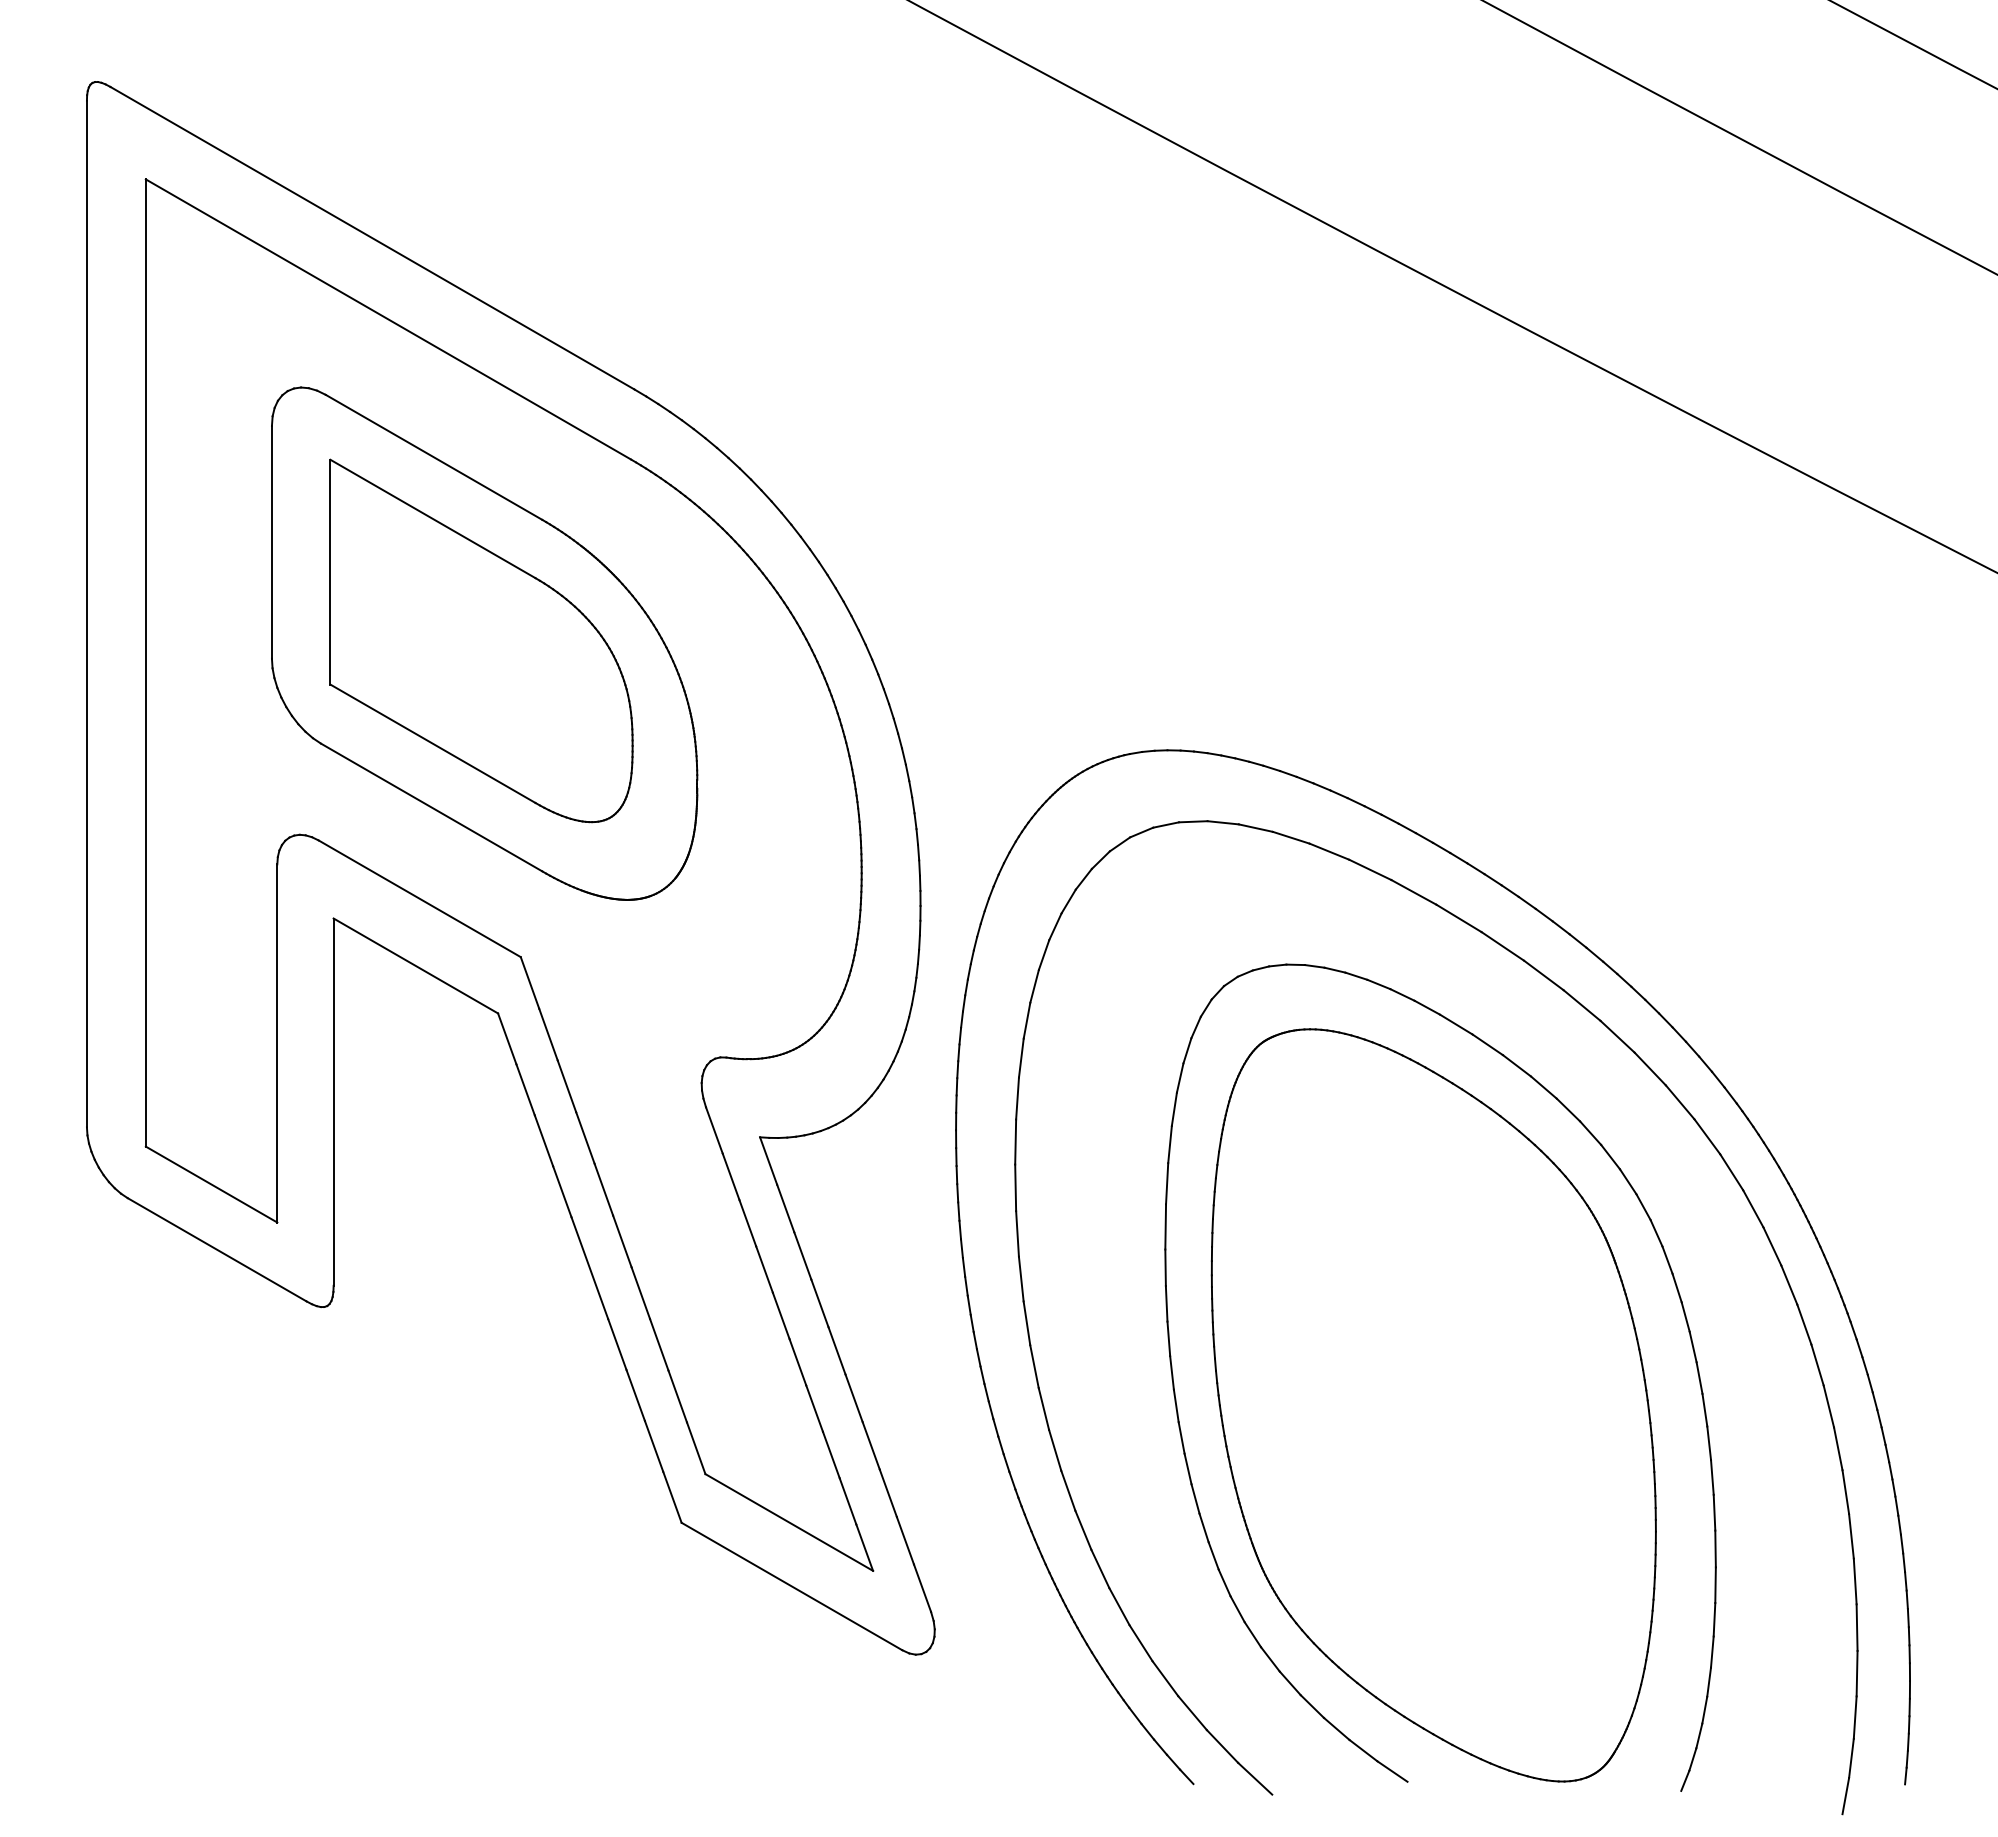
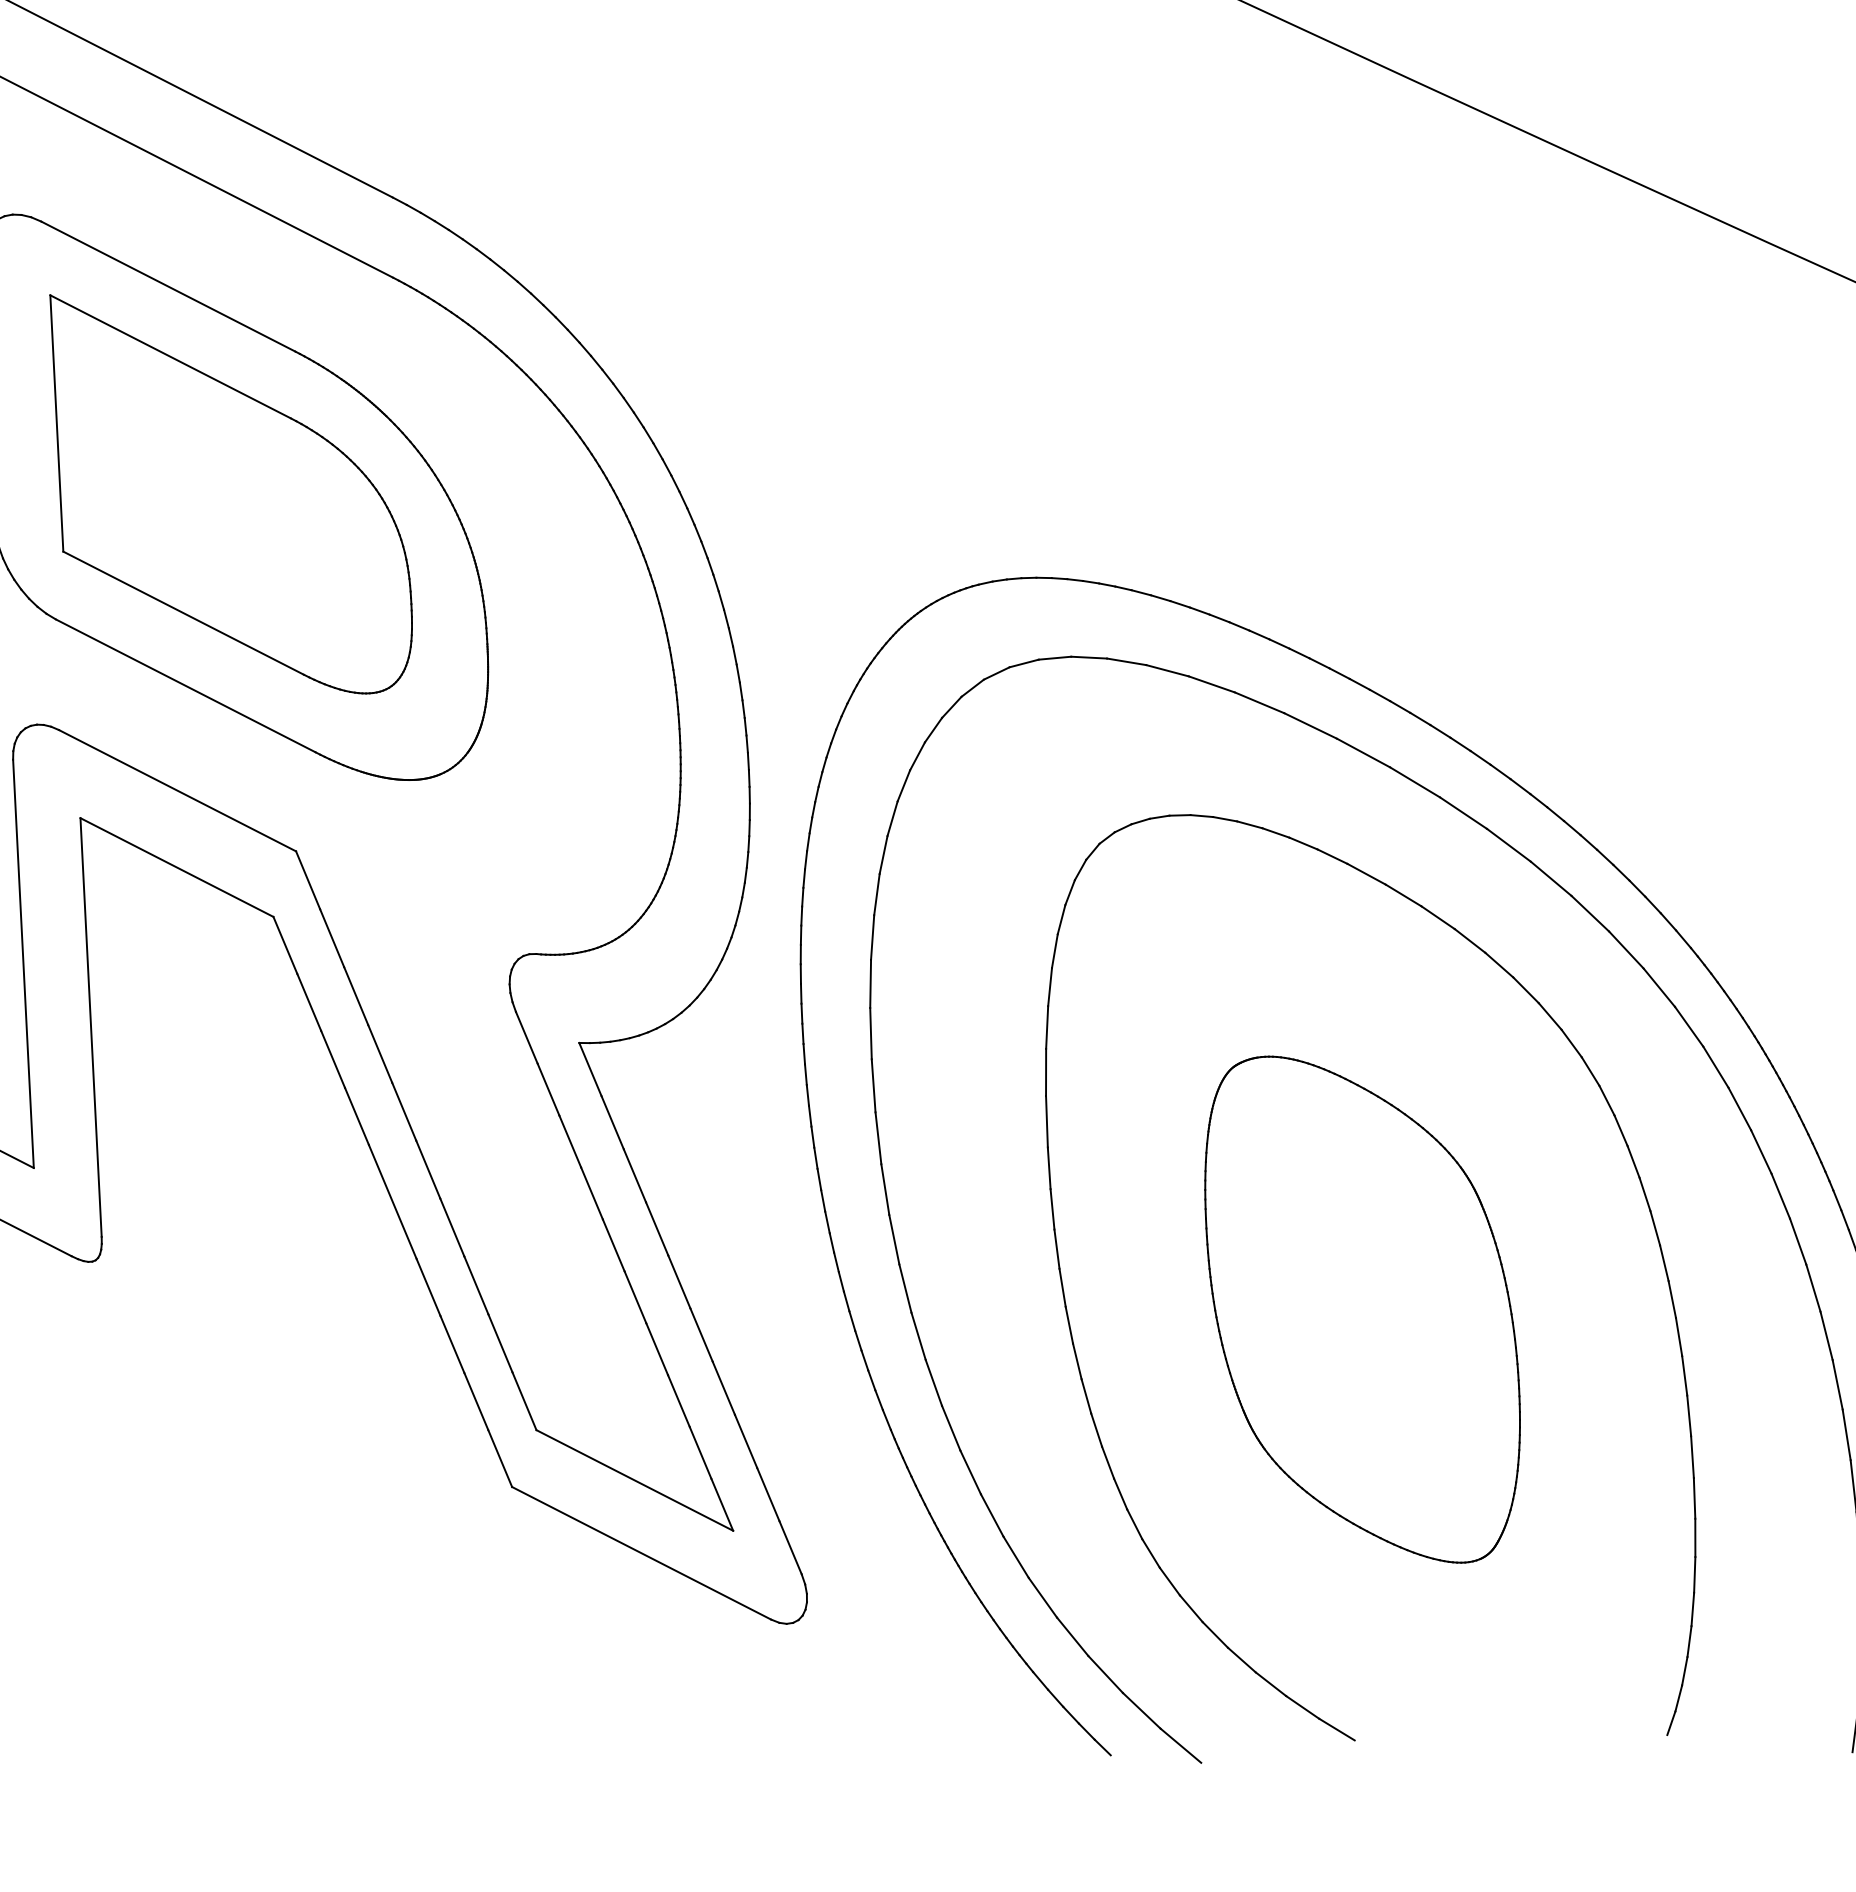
part: (1433, 1405) -> (1362, 1309), size x0.6

